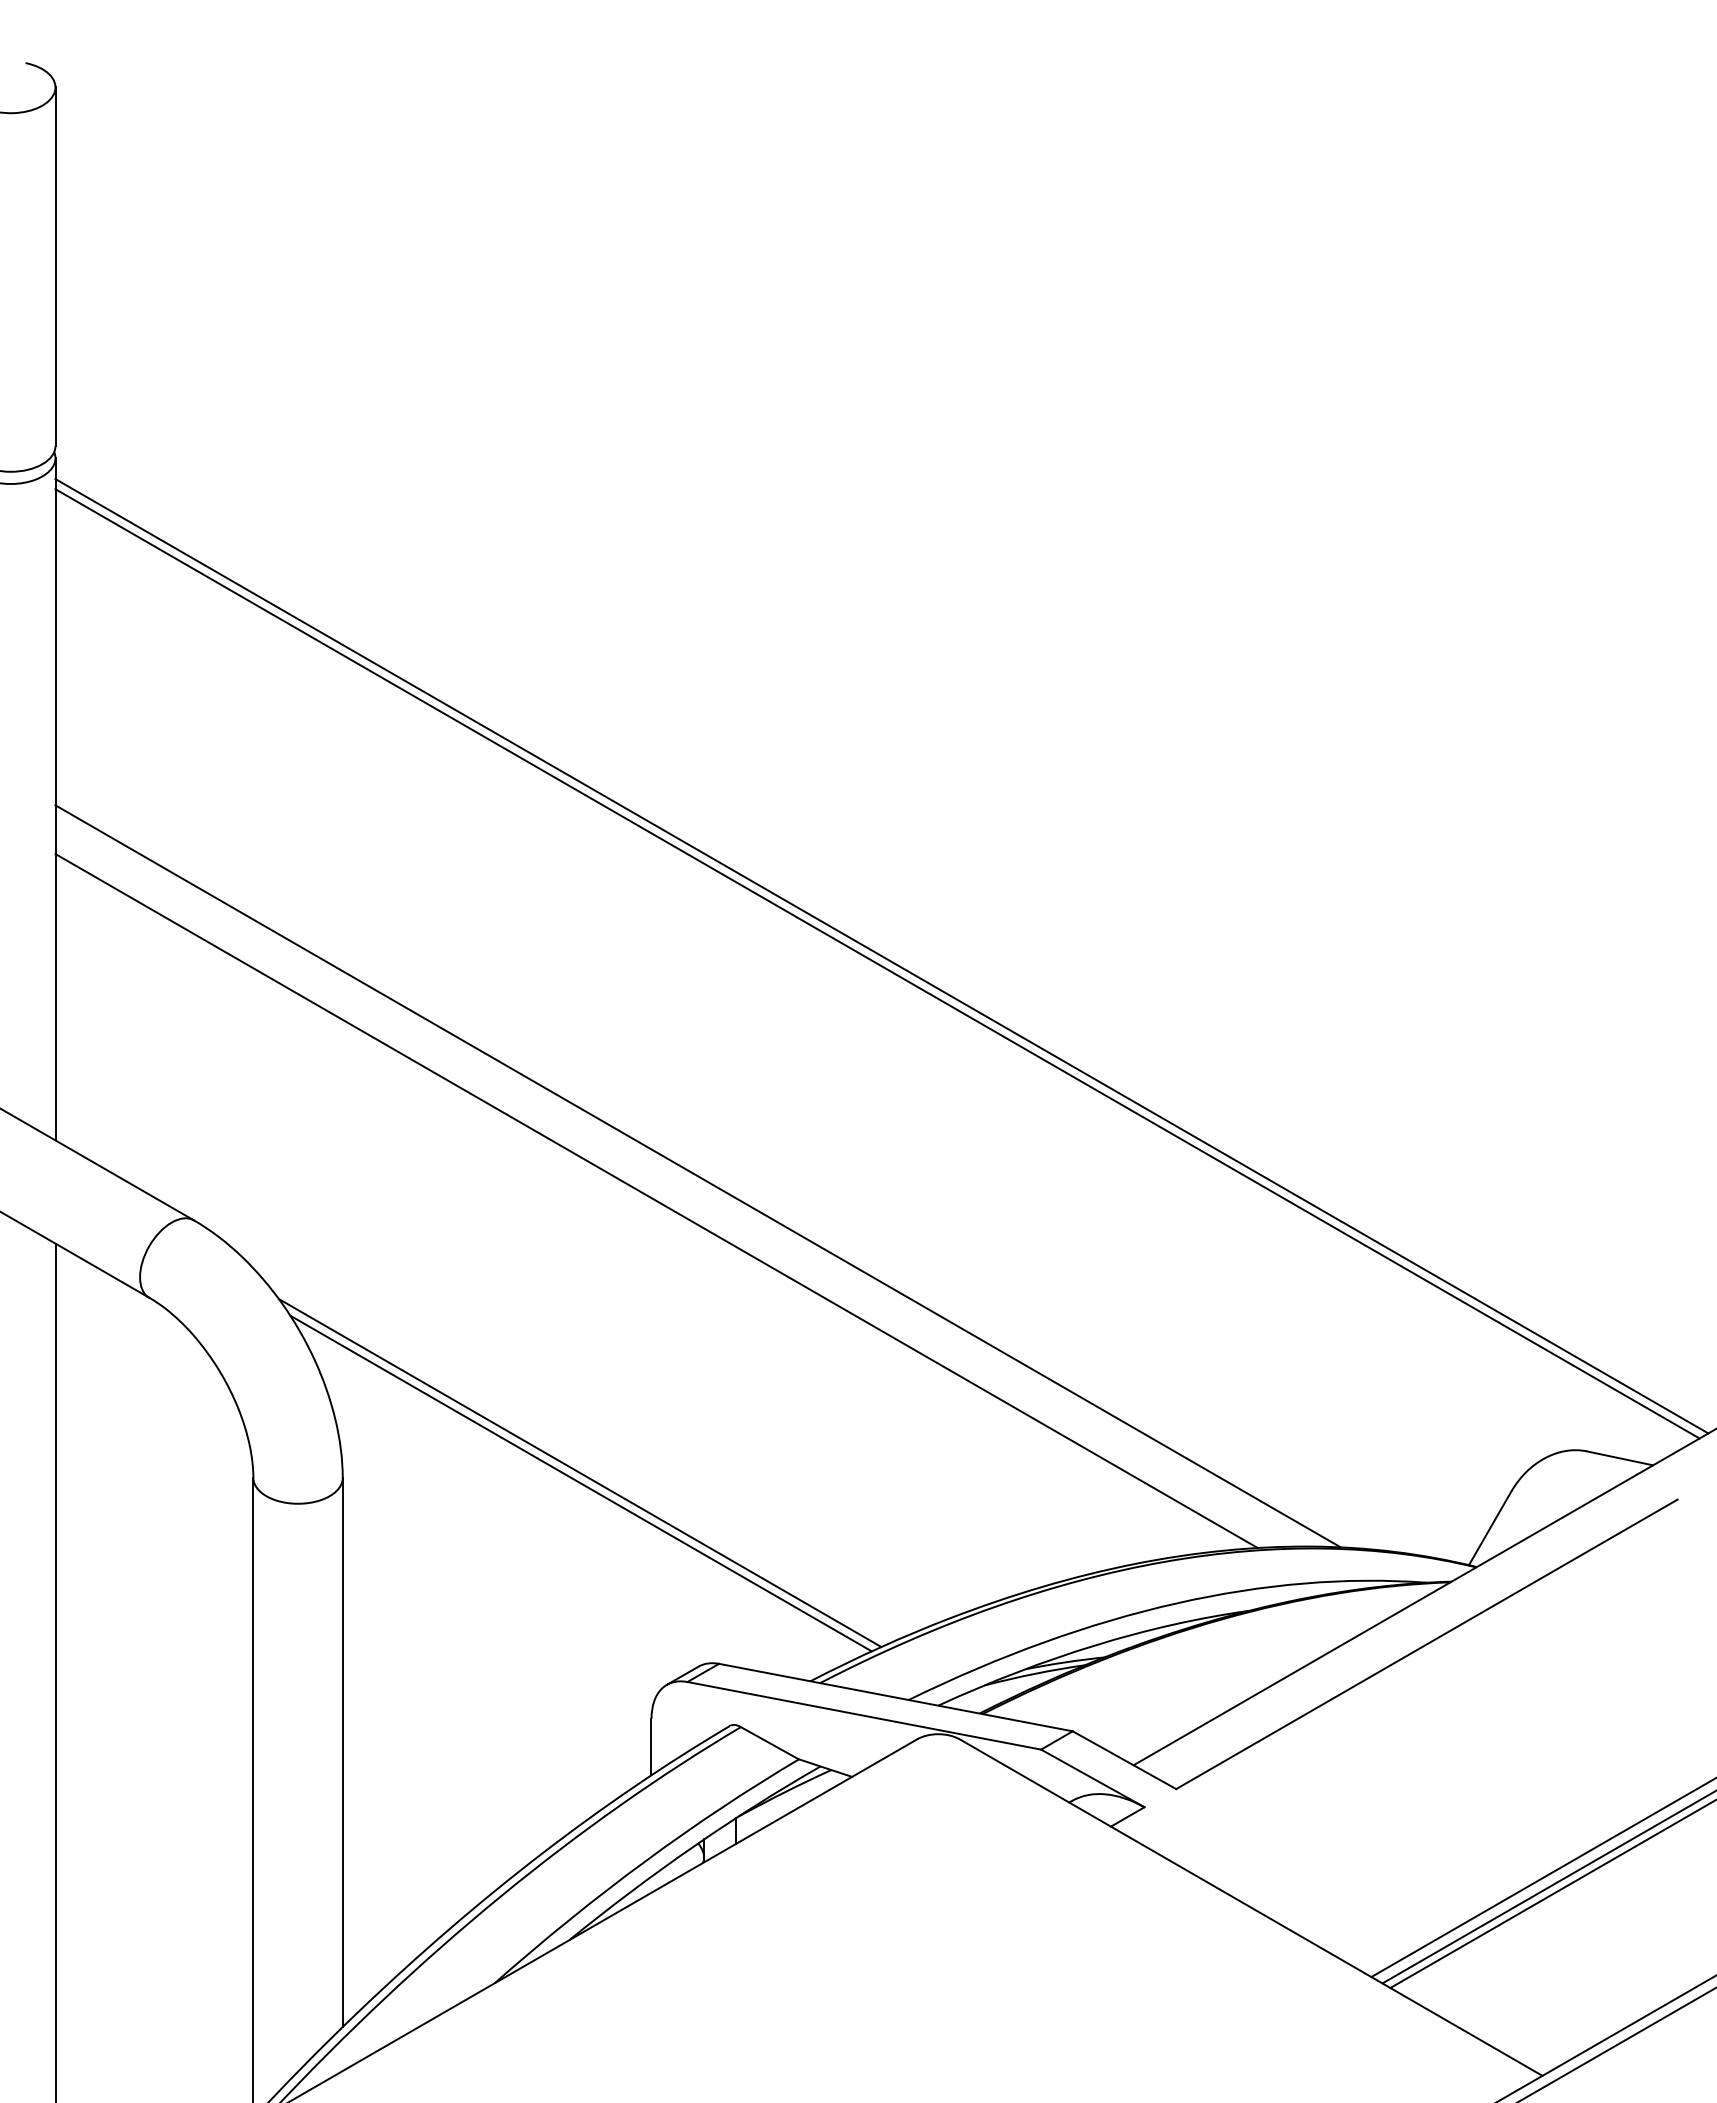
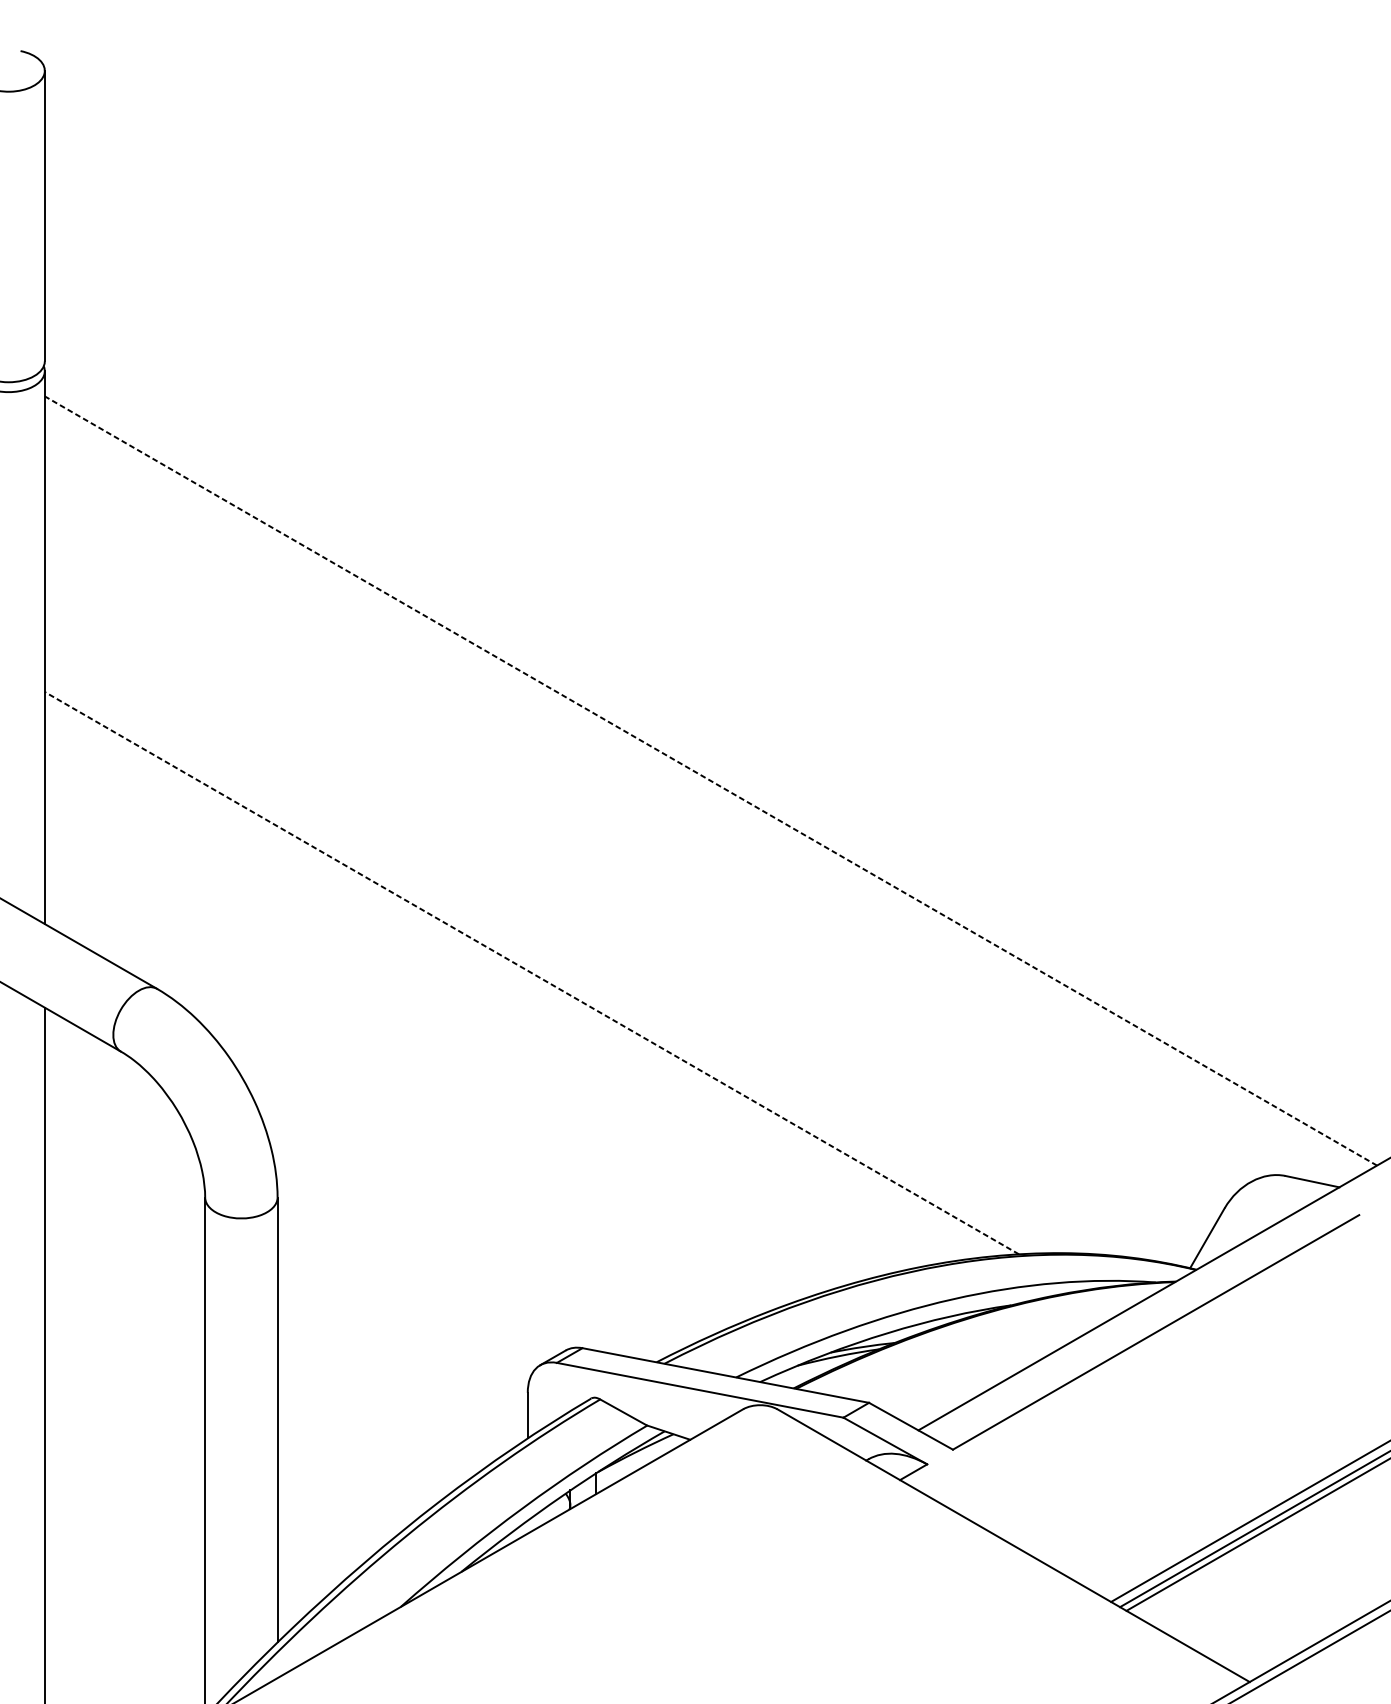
line: (881, 956) -> (714, 775), removed
line: (877, 963) -> (710, 780), solid -> dashed
line: (697, 1176) -> (565, 953), removed
line: (656, 1200) -> (531, 972), solid -> dashed
line: (579, 1473) -> (469, 1193), removed
line: (580, 1483) -> (470, 1202), removed

